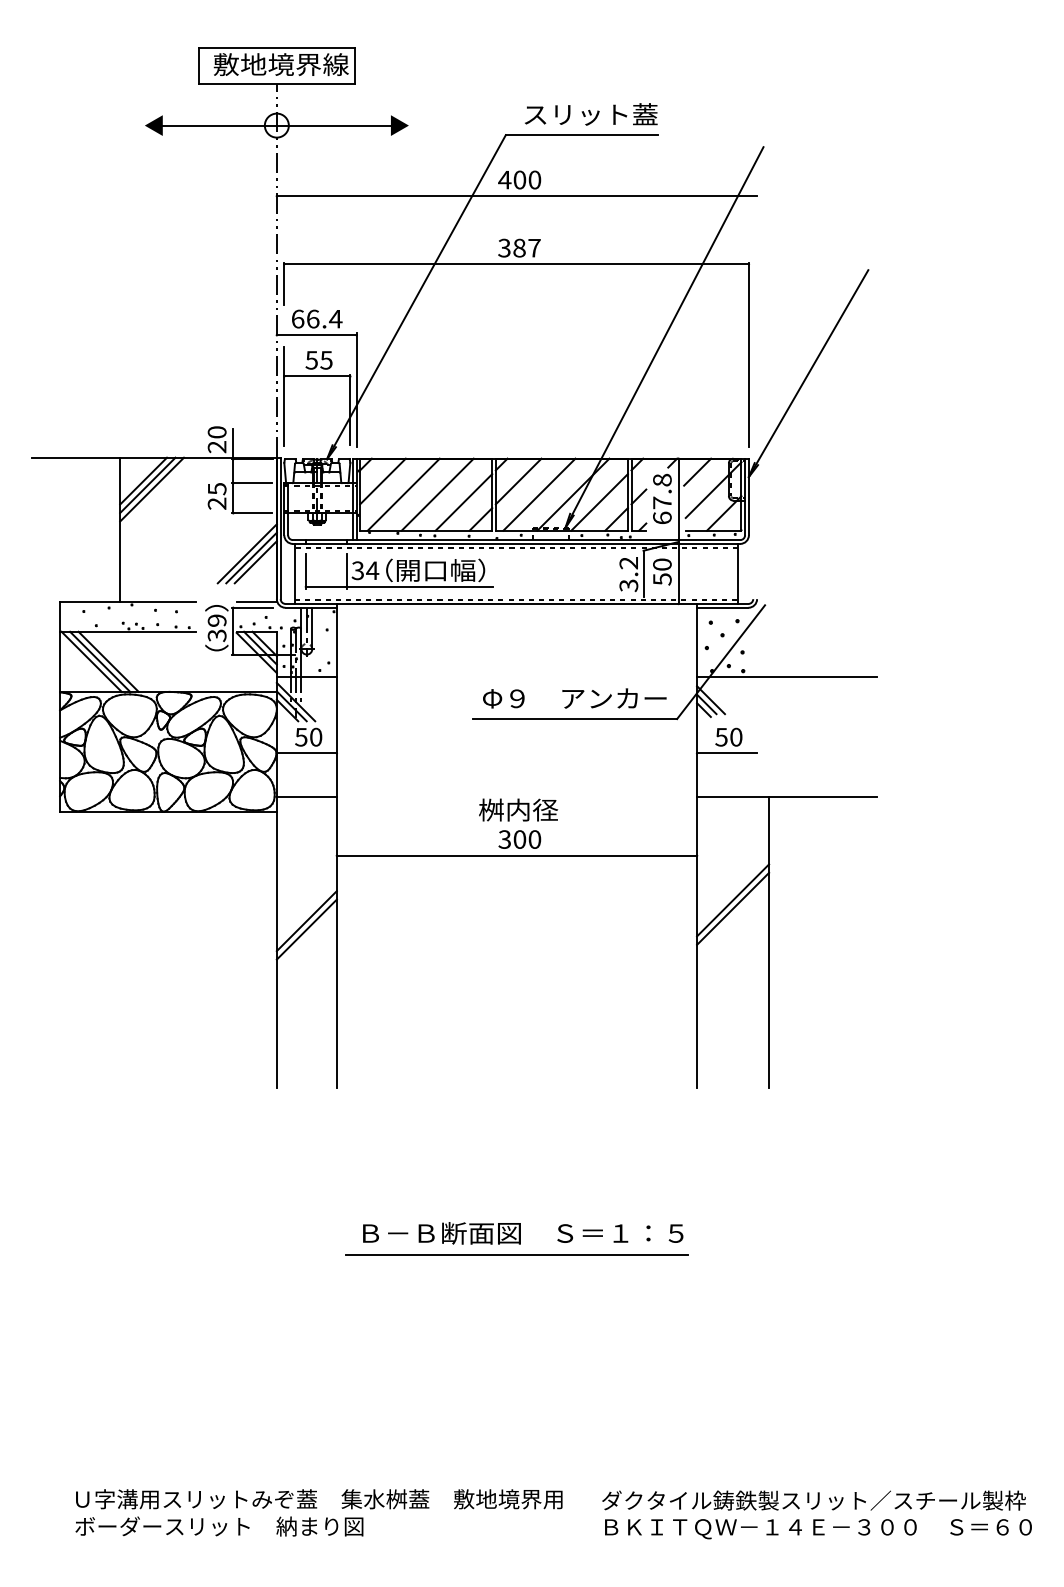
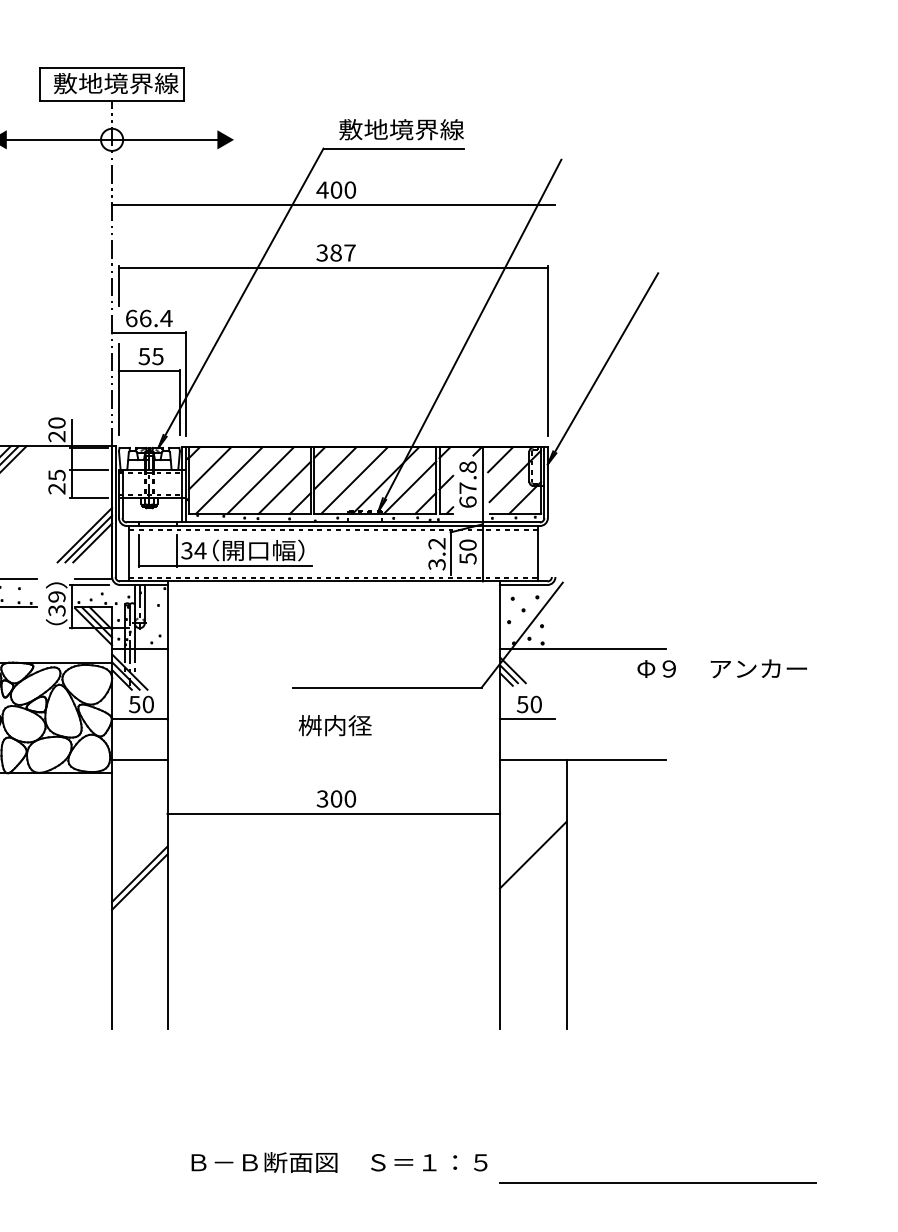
text: (590, 114) -> (401, 129), スリット蓋 -> 敷地境界線
text: (574, 698) -> (722, 668), moved
text: (518, 809) -> (335, 725), moved
line: (733, 908) -> (533, 862), removed
line: (516, 1254) -> (657, 1182), moved

